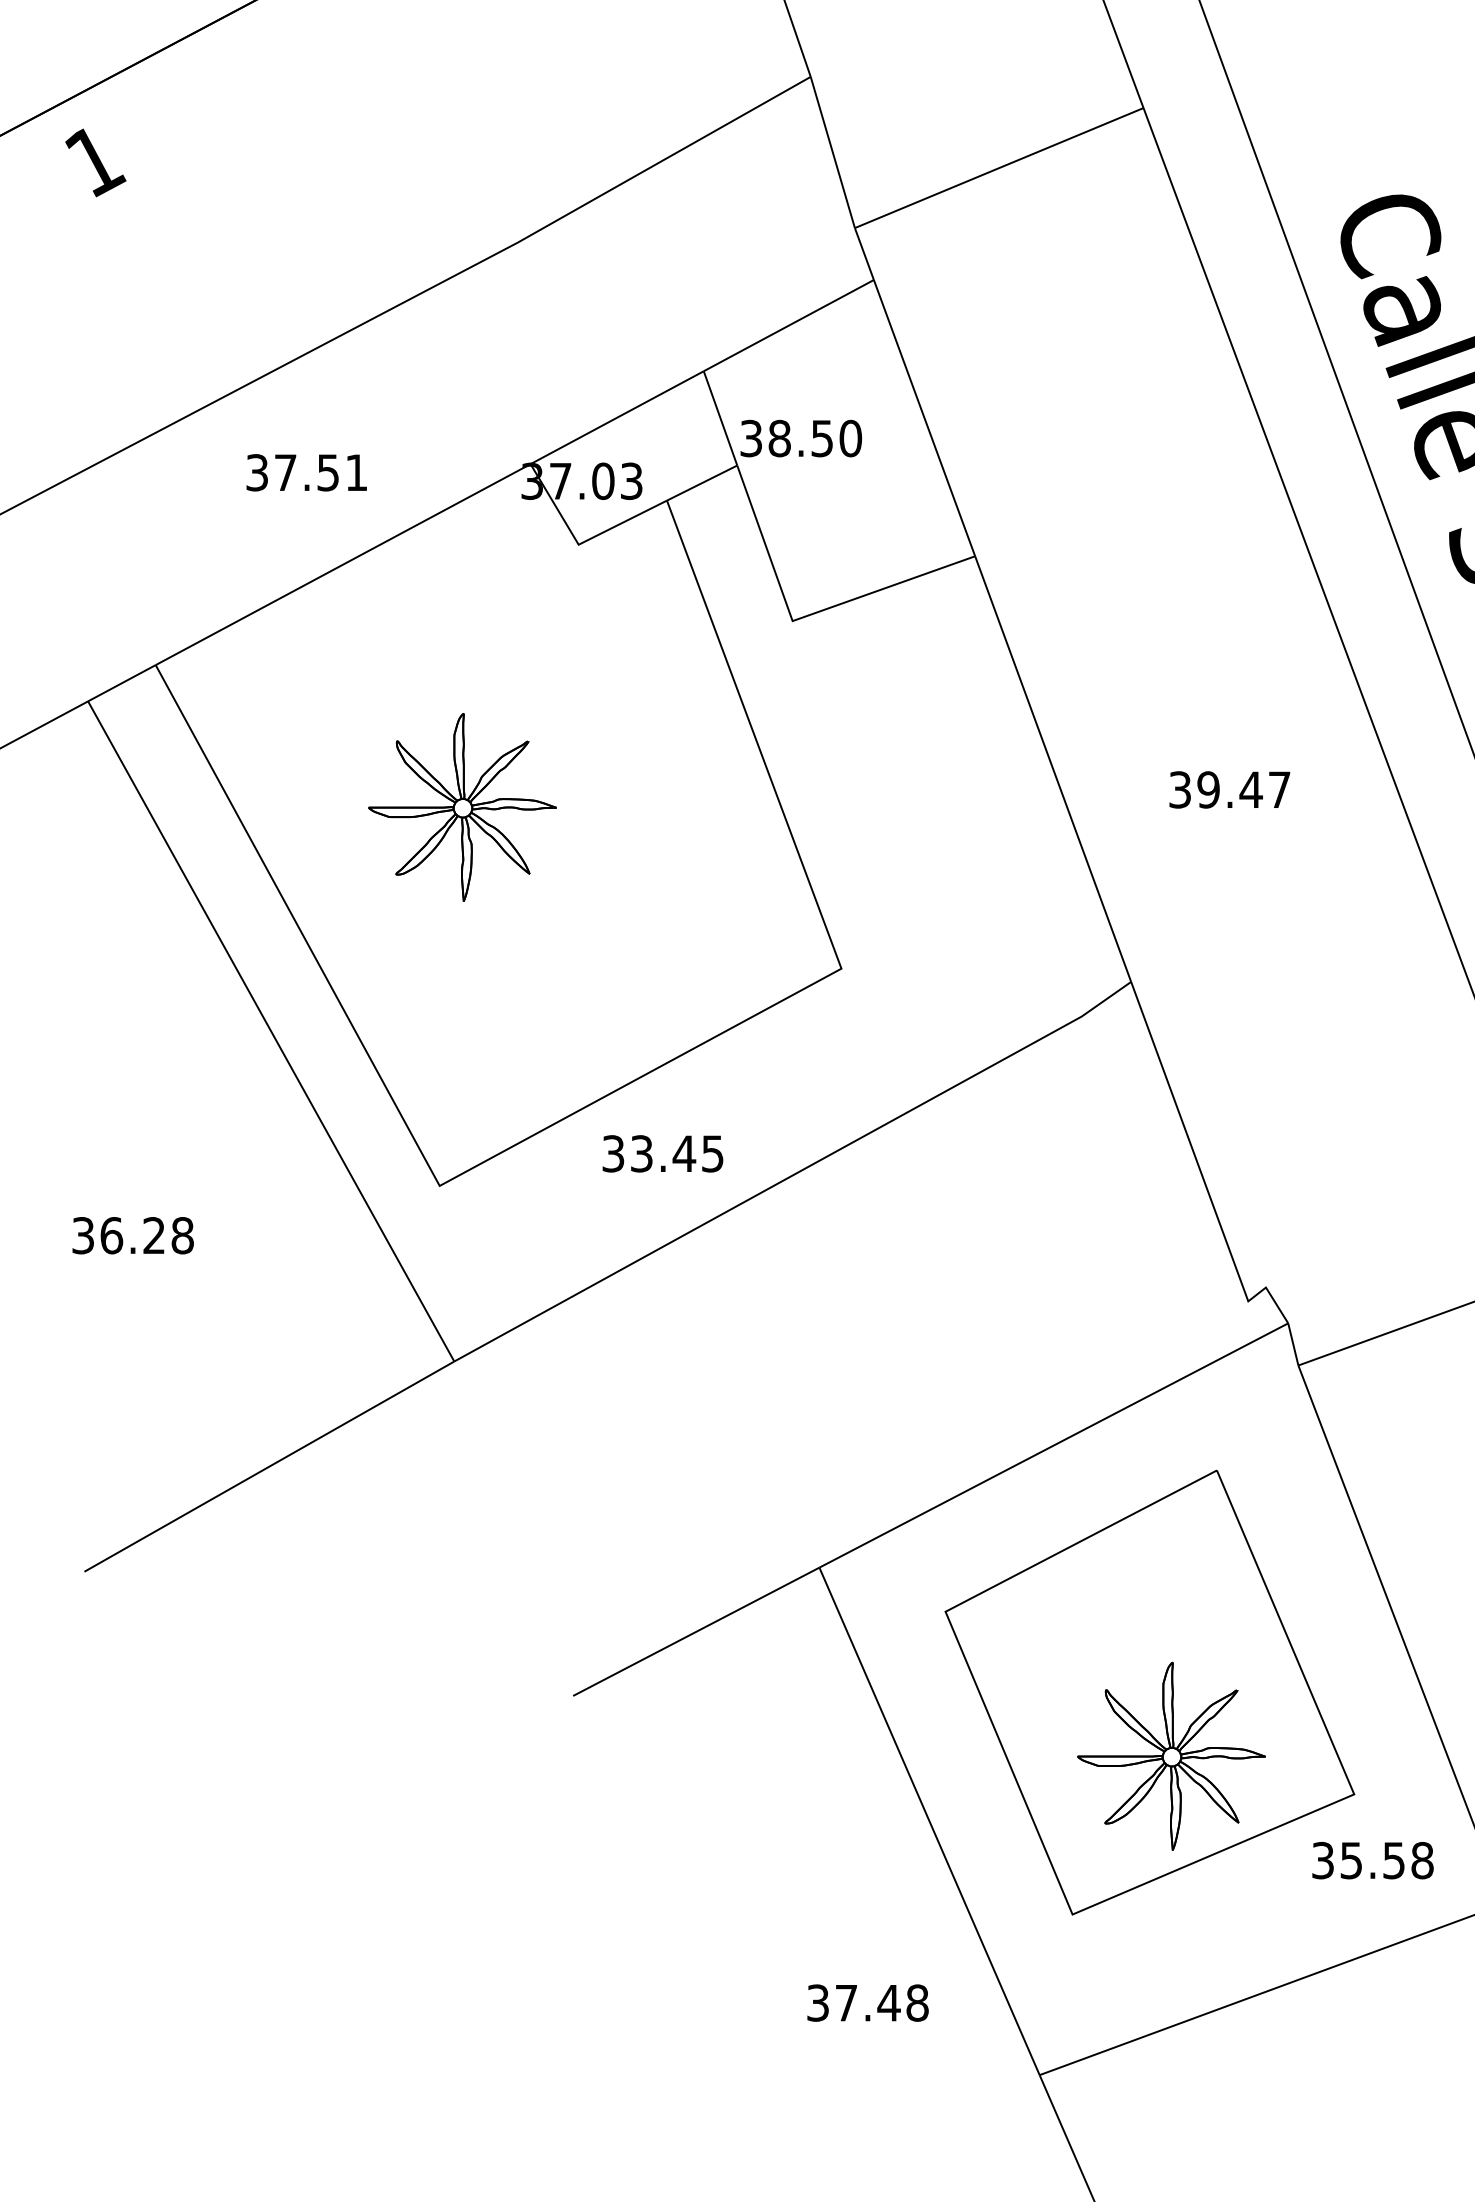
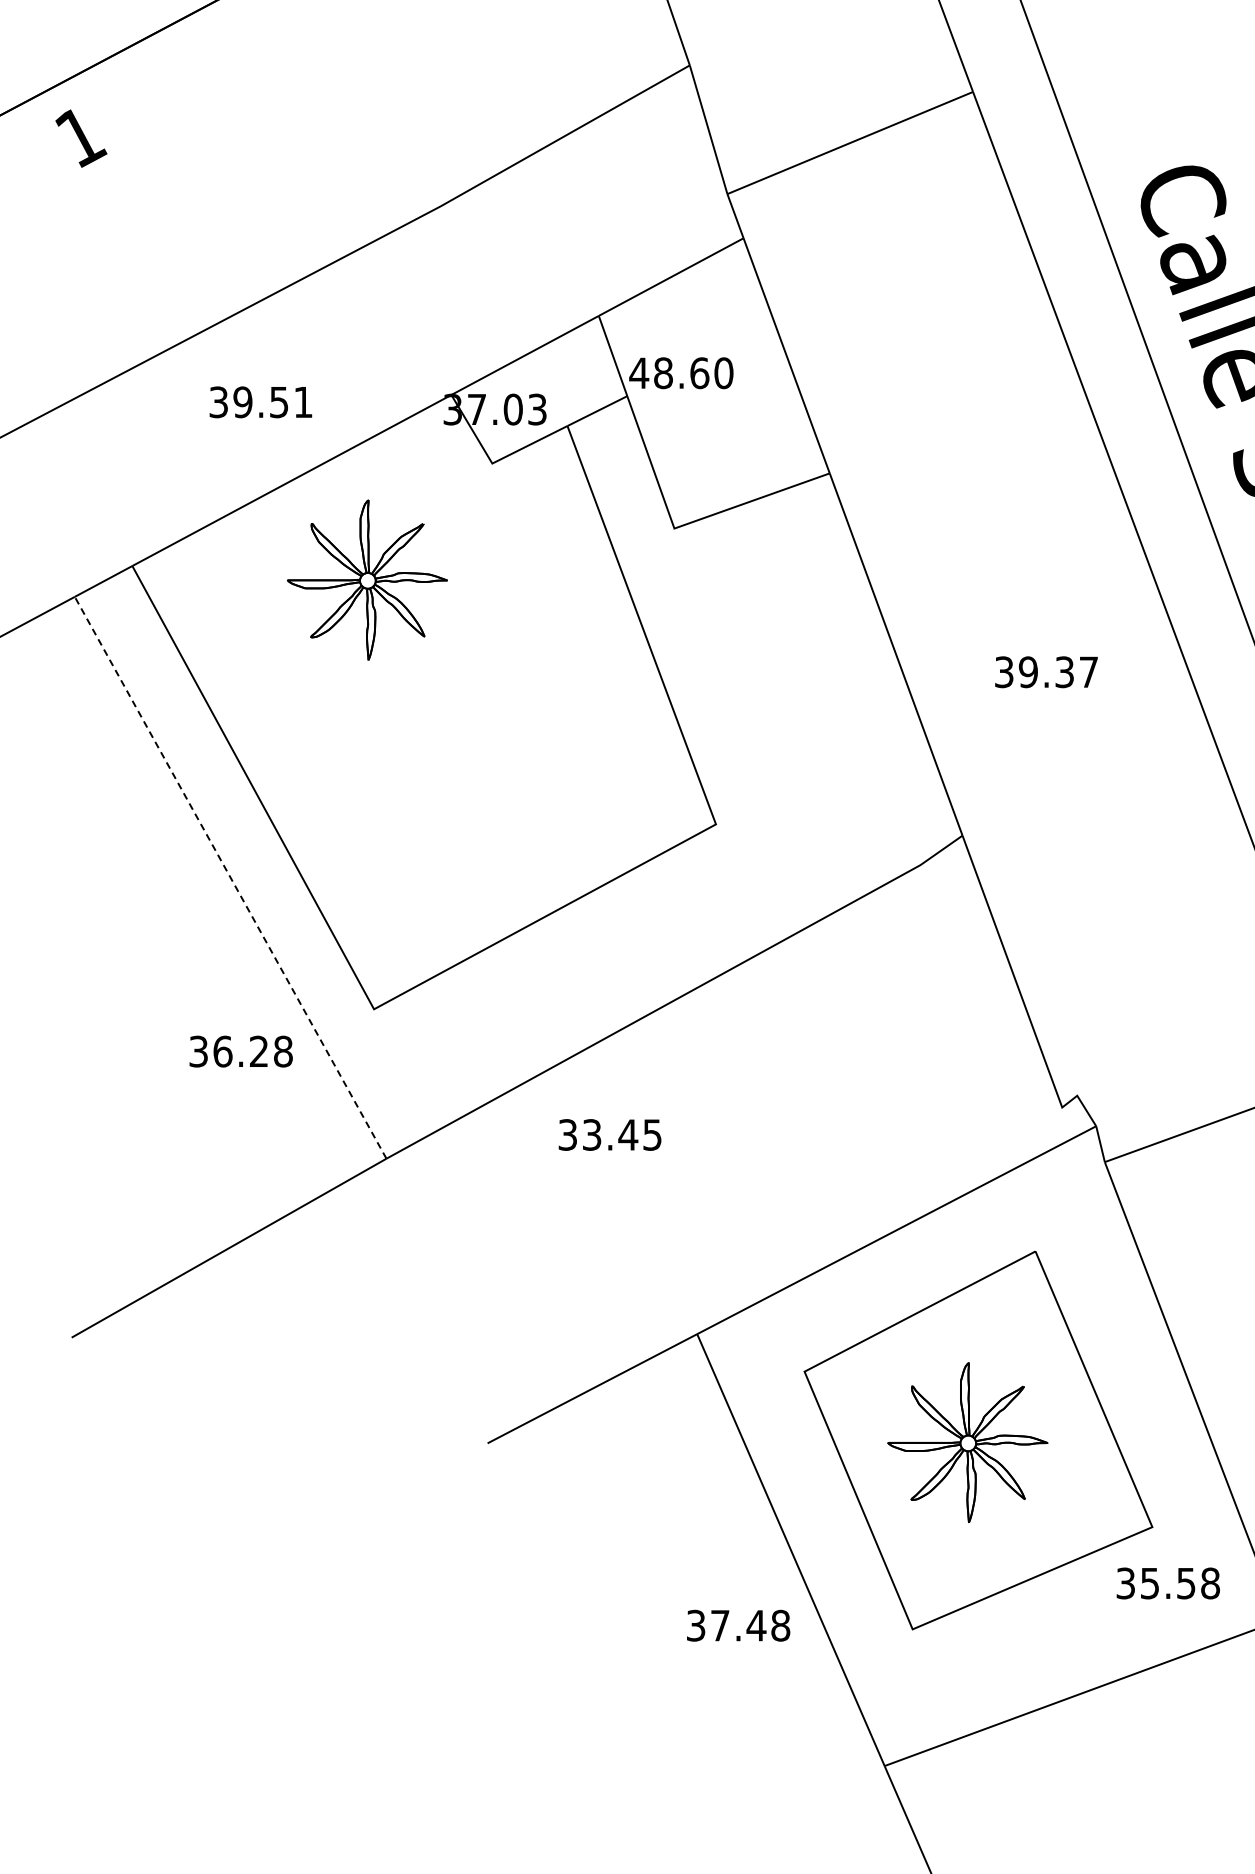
text: (786, 438) -> (669, 373), 38.50 -> 48.60
text: (285, 472) -> (242, 402), 37.51 -> 39.51
text: (1250, 790) -> (1064, 672), 39.47 -> 39.37
part: (462, 806) -> (367, 579), moved
line: (271, 1031) -> (230, 877), solid -> dashed
text: (662, 1153) -> (609, 1134), moved
text: (132, 1235) -> (240, 1051), moved
part: (1171, 1756) -> (967, 1442), moved
text: (867, 2002) -> (738, 1625), moved

